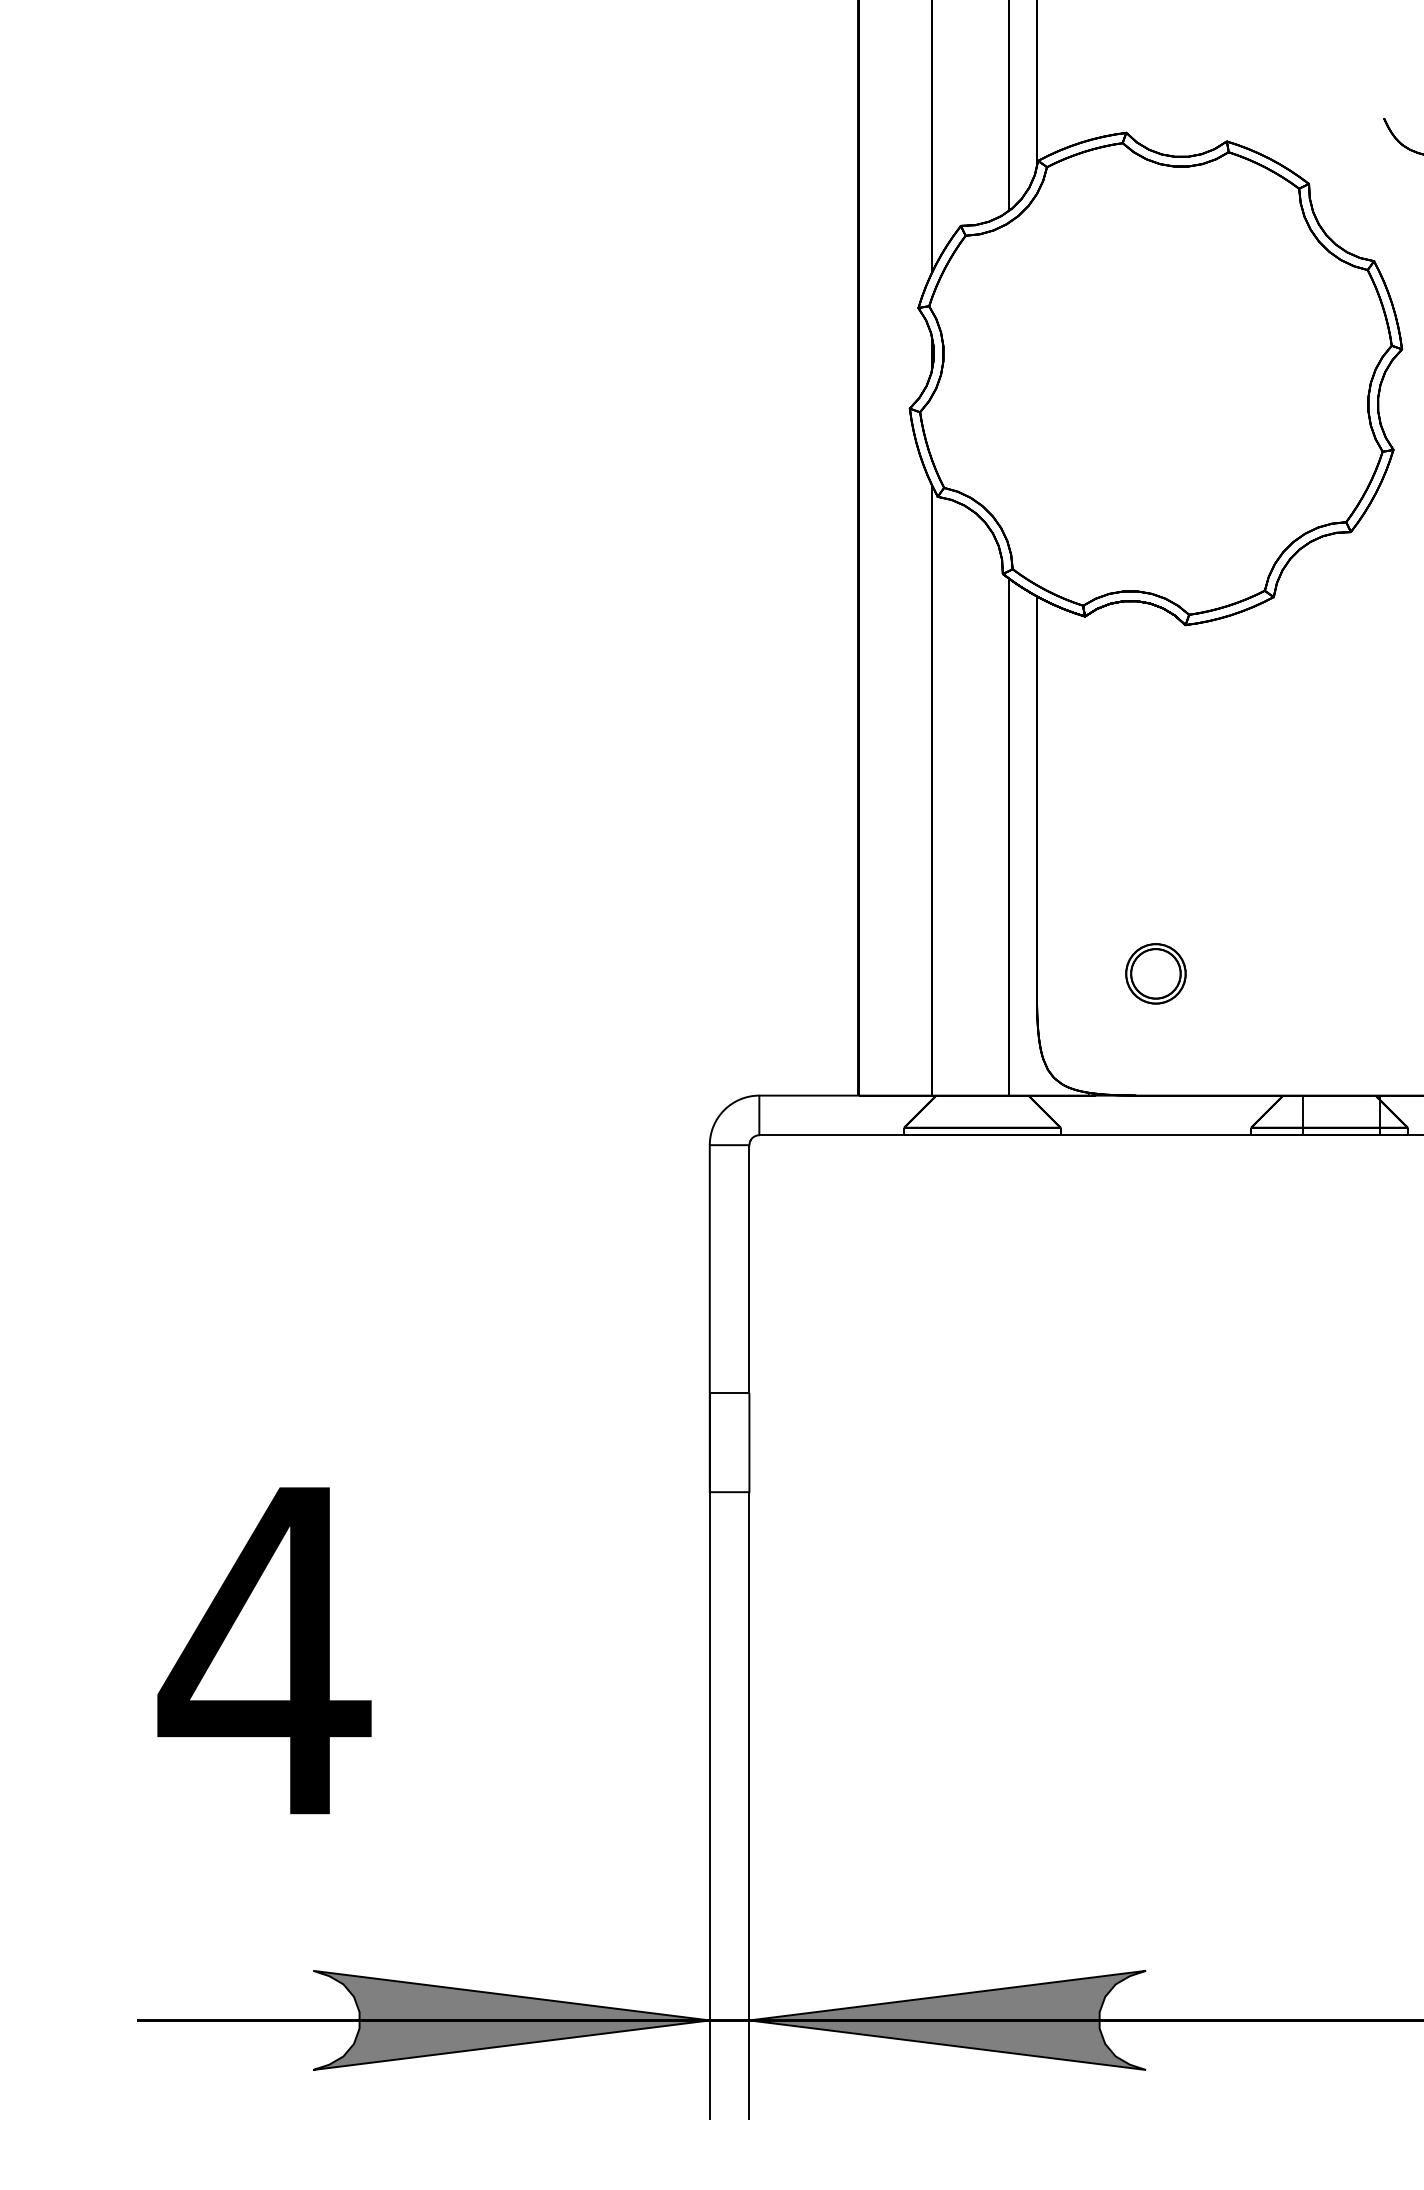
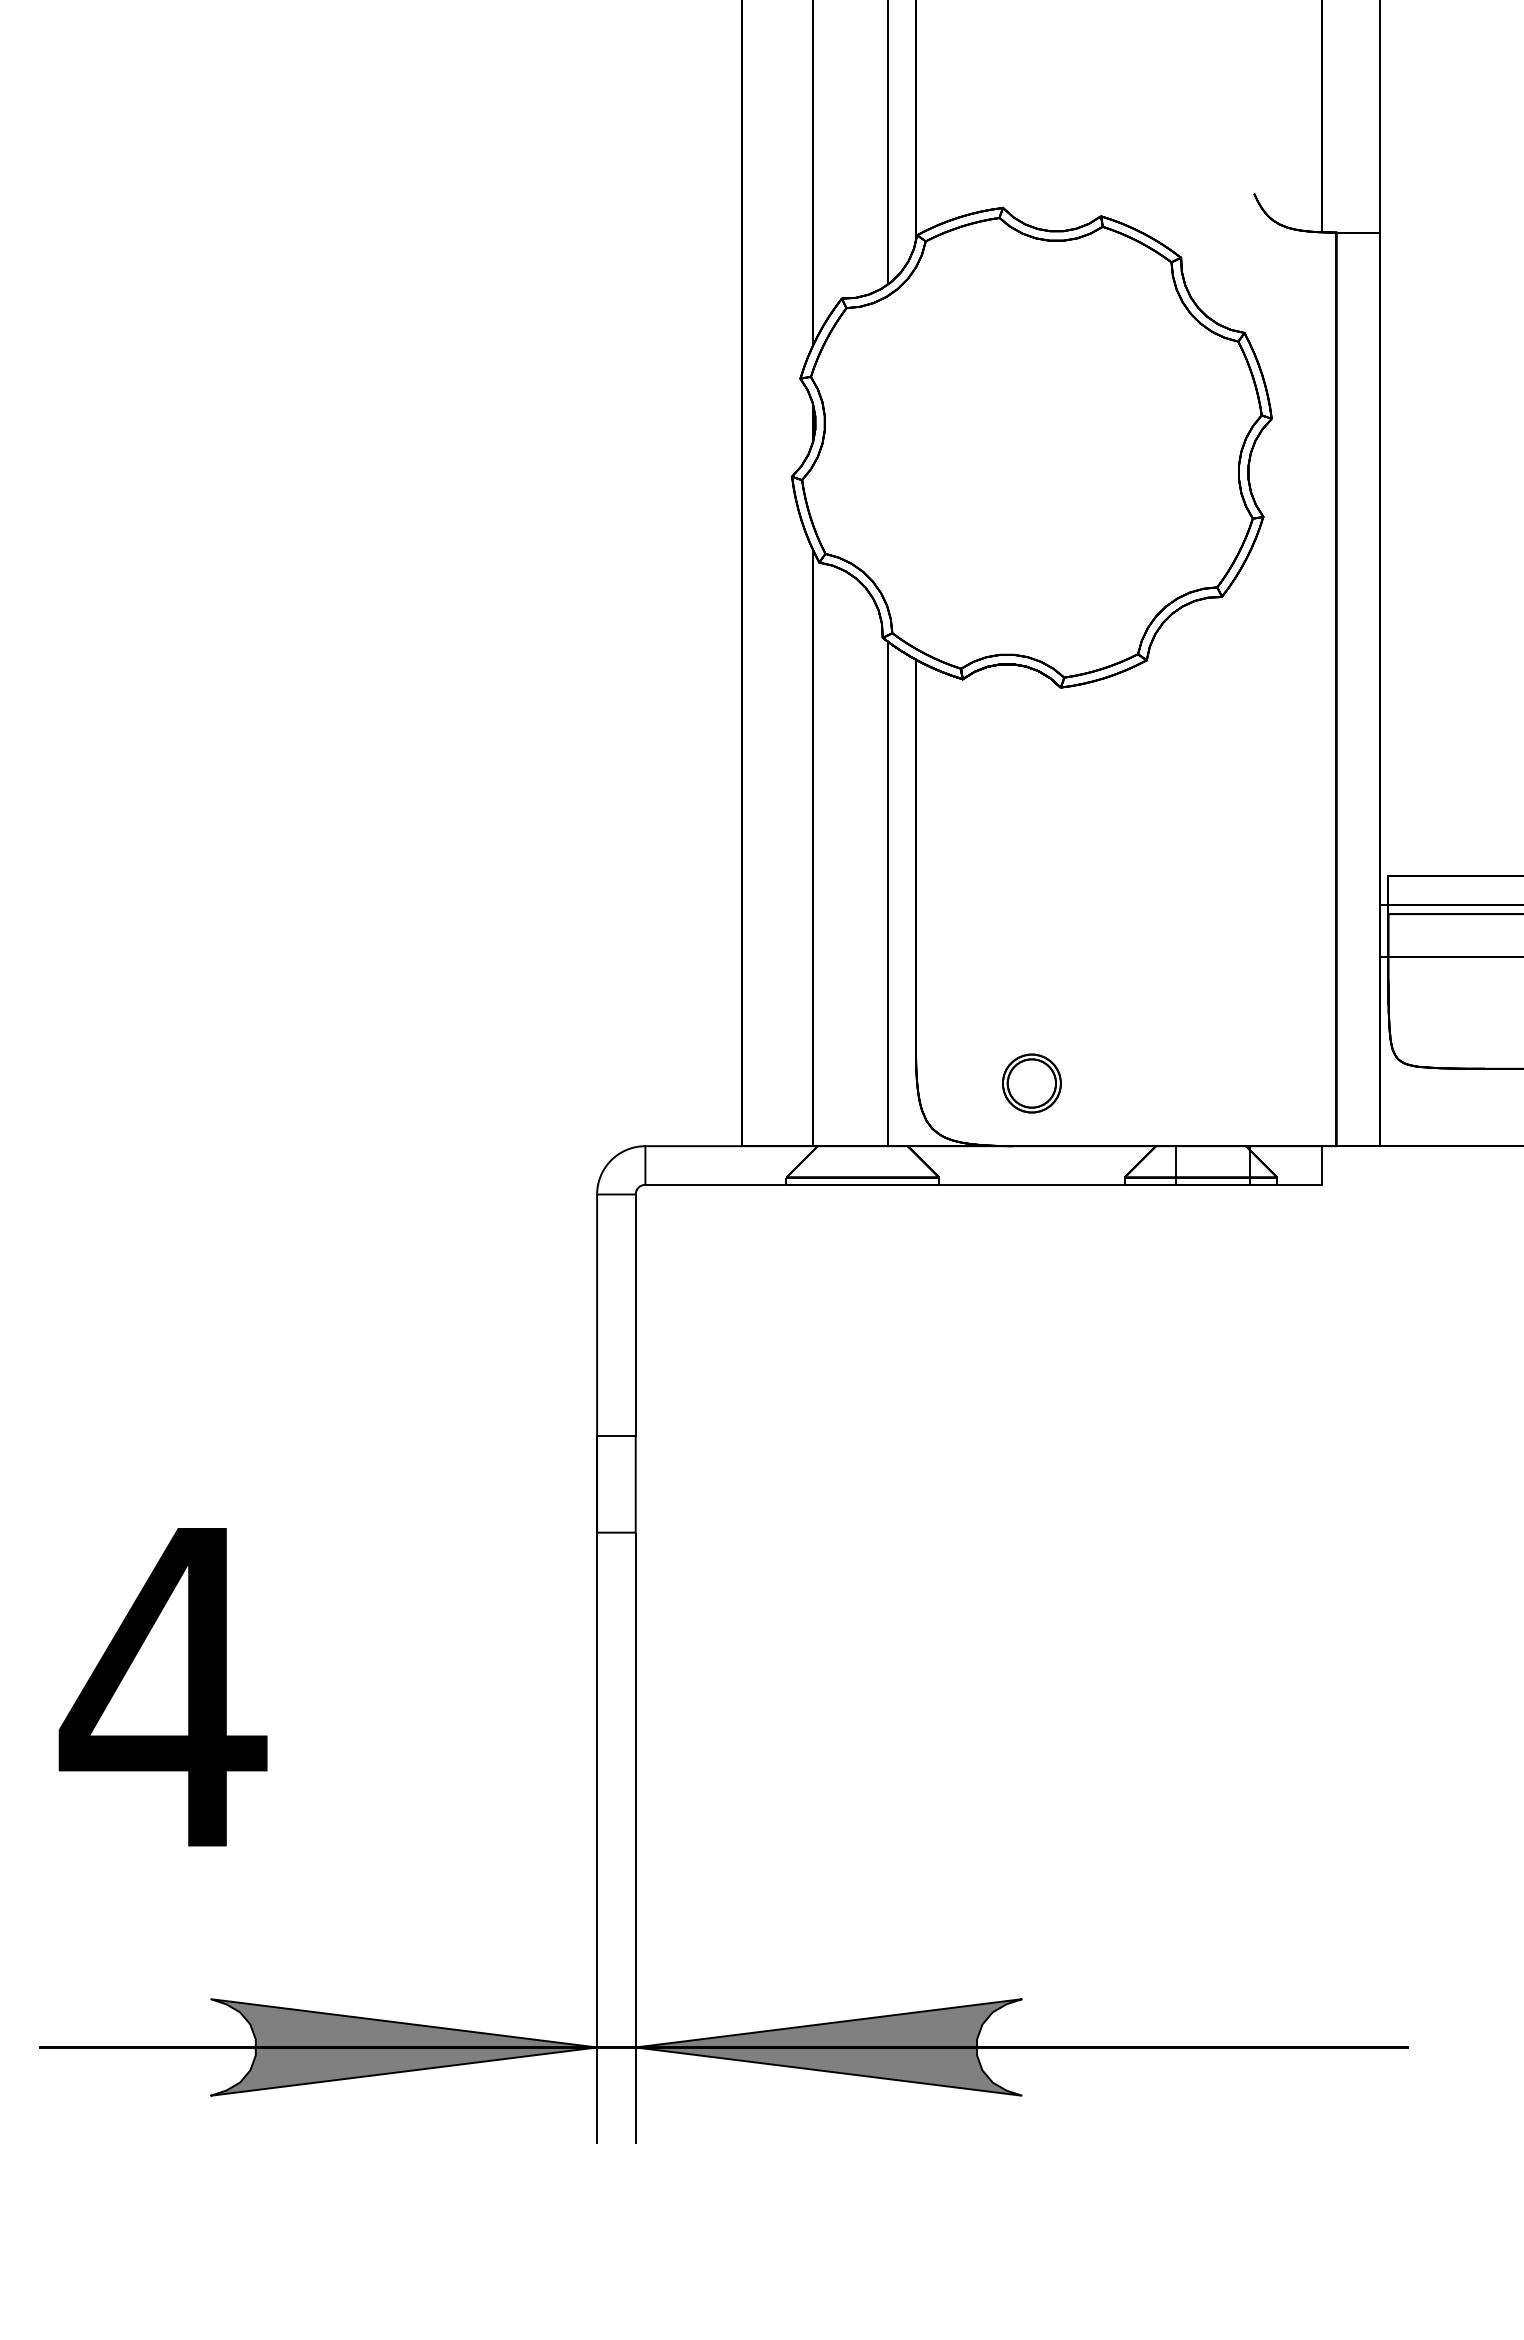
part: (1155, 973) -> (1031, 1083), moved

